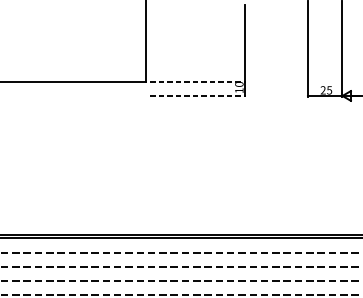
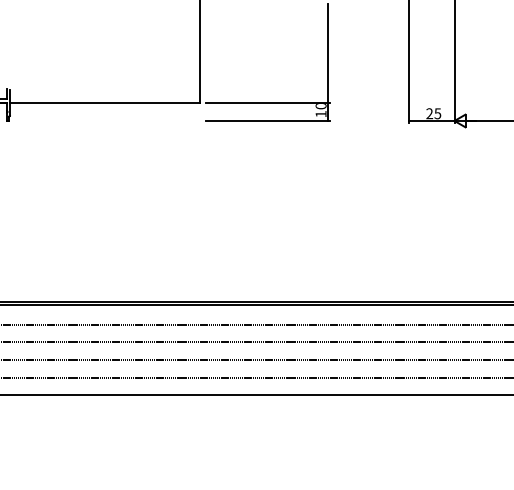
line: (198, 81) -> (268, 102), dashed -> solid
line: (198, 95) -> (268, 120), dashed -> solid

